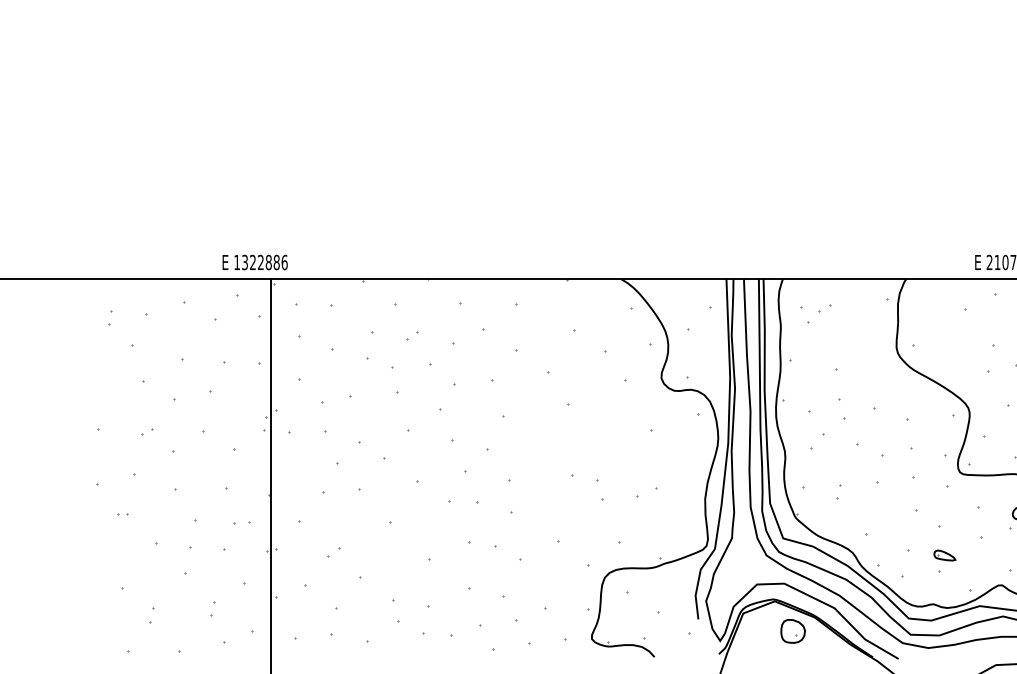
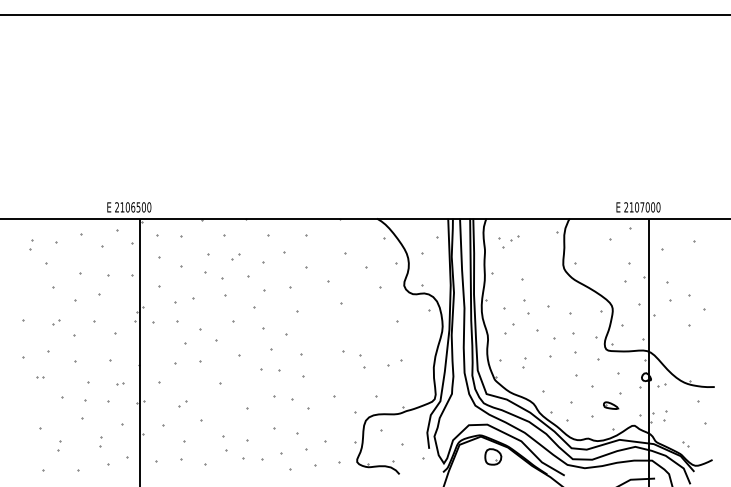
text: (261, 262) -> (133, 207), 1322886 -> 2106500
part: (242, 522) -> (120, 383), size x0.62
part: (945, 555) -> (611, 405), moved

